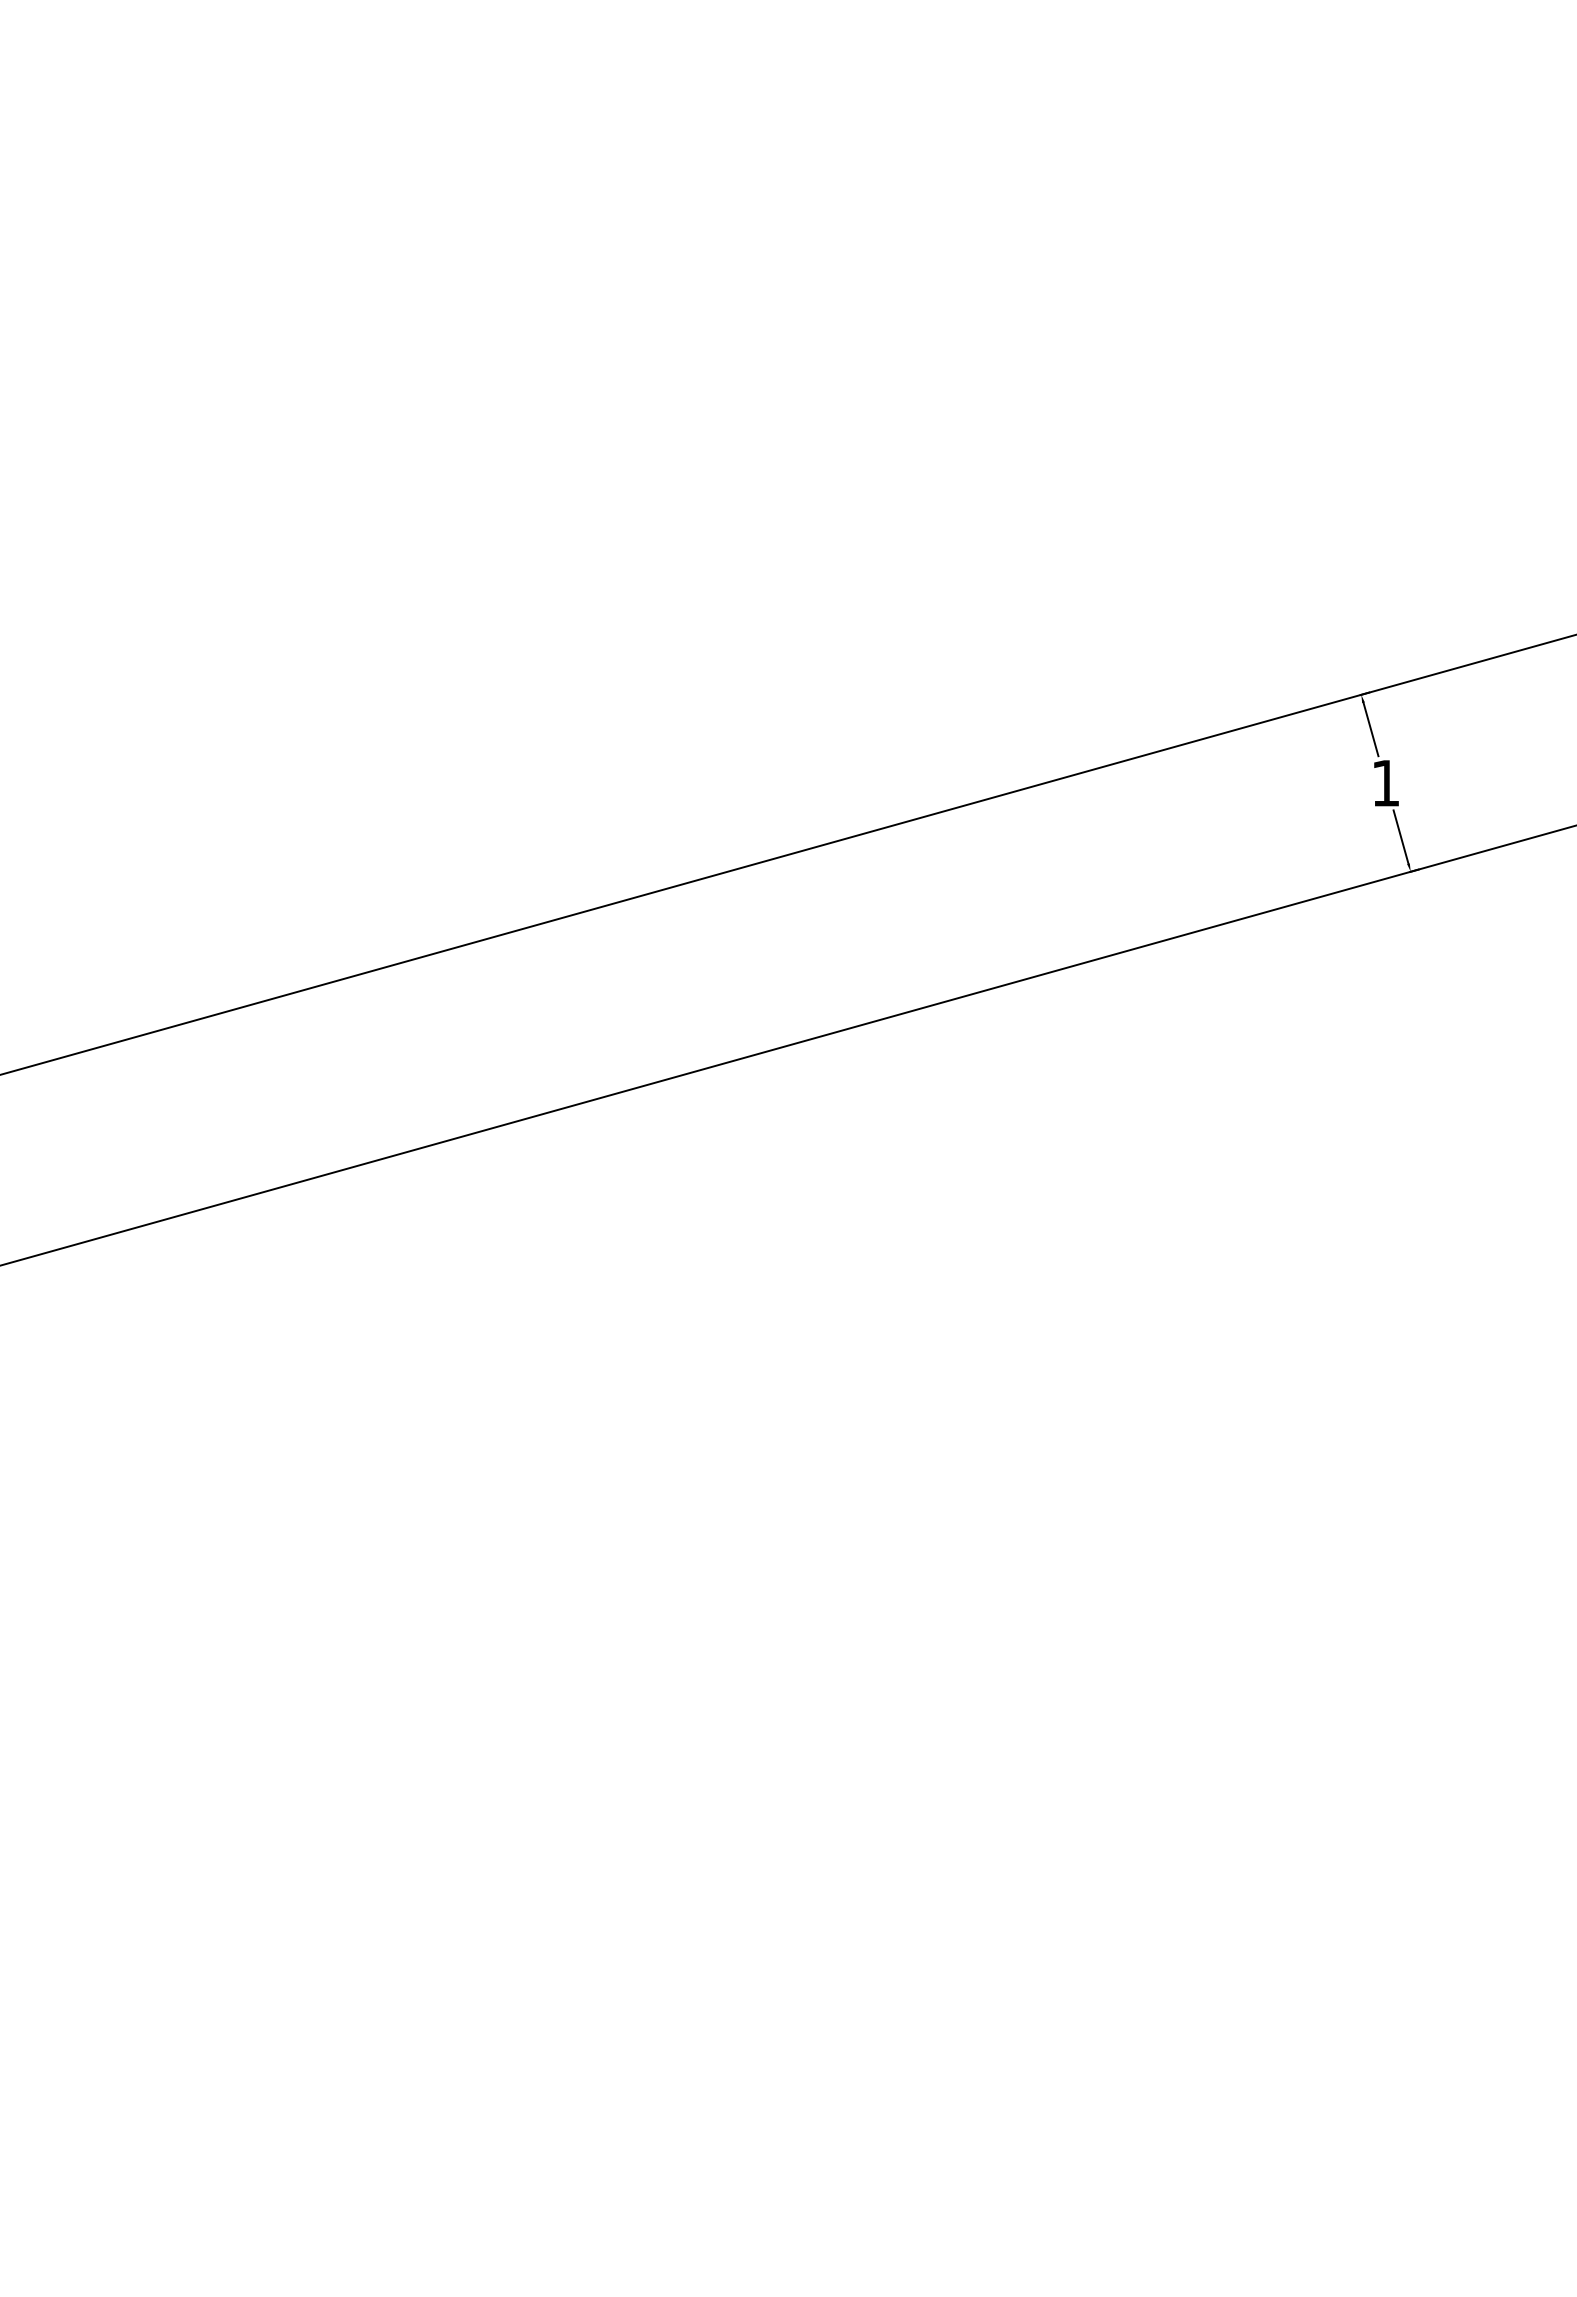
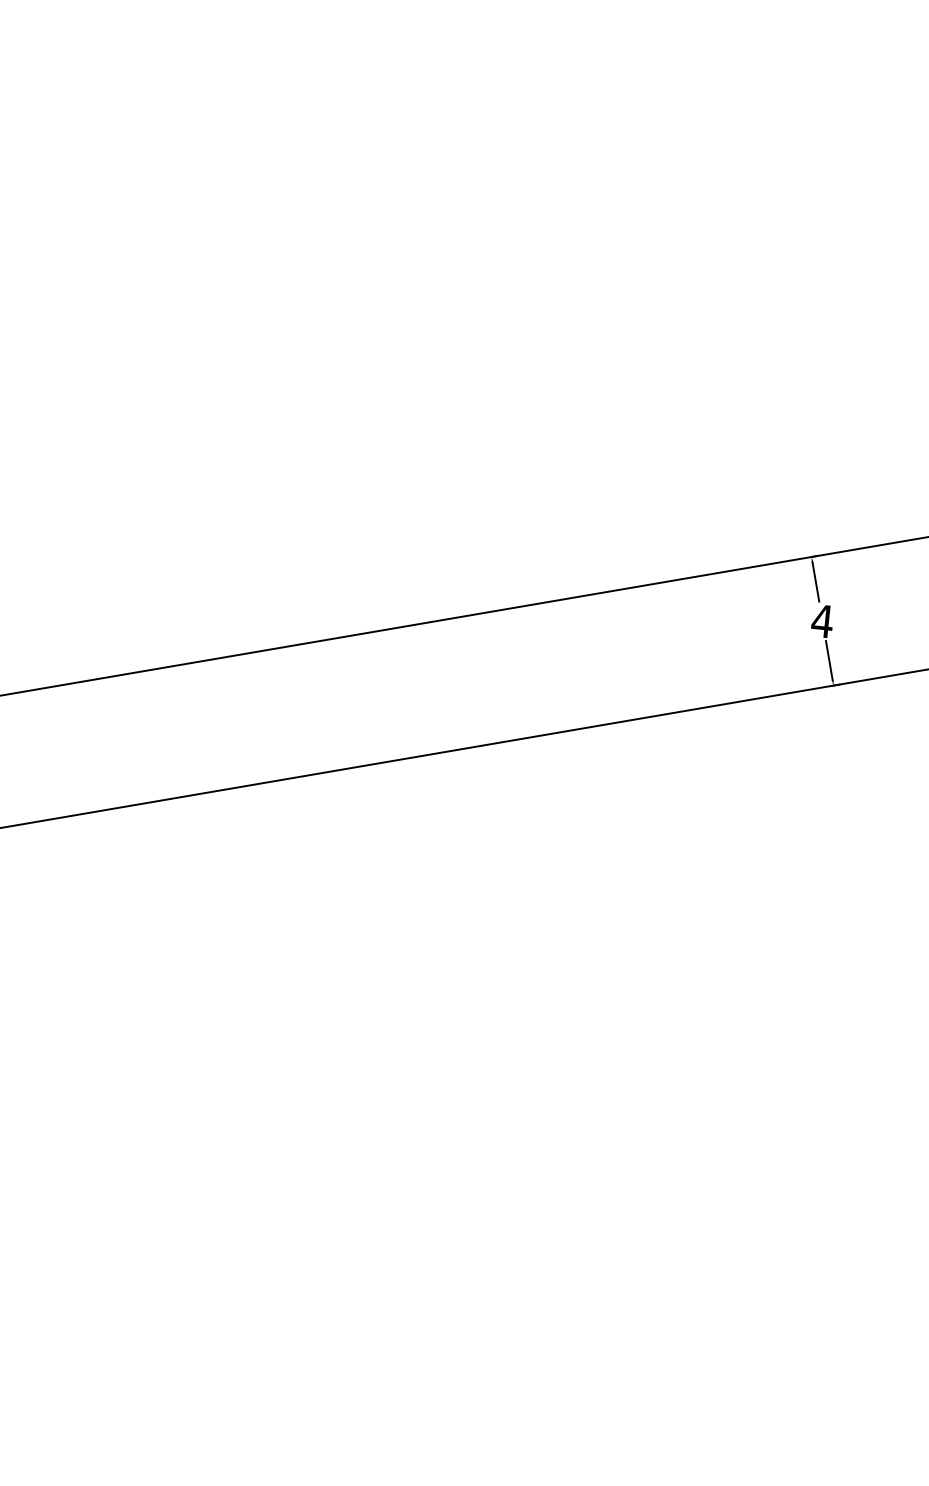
text: (1385, 783) -> (822, 621), 1 -> 4

